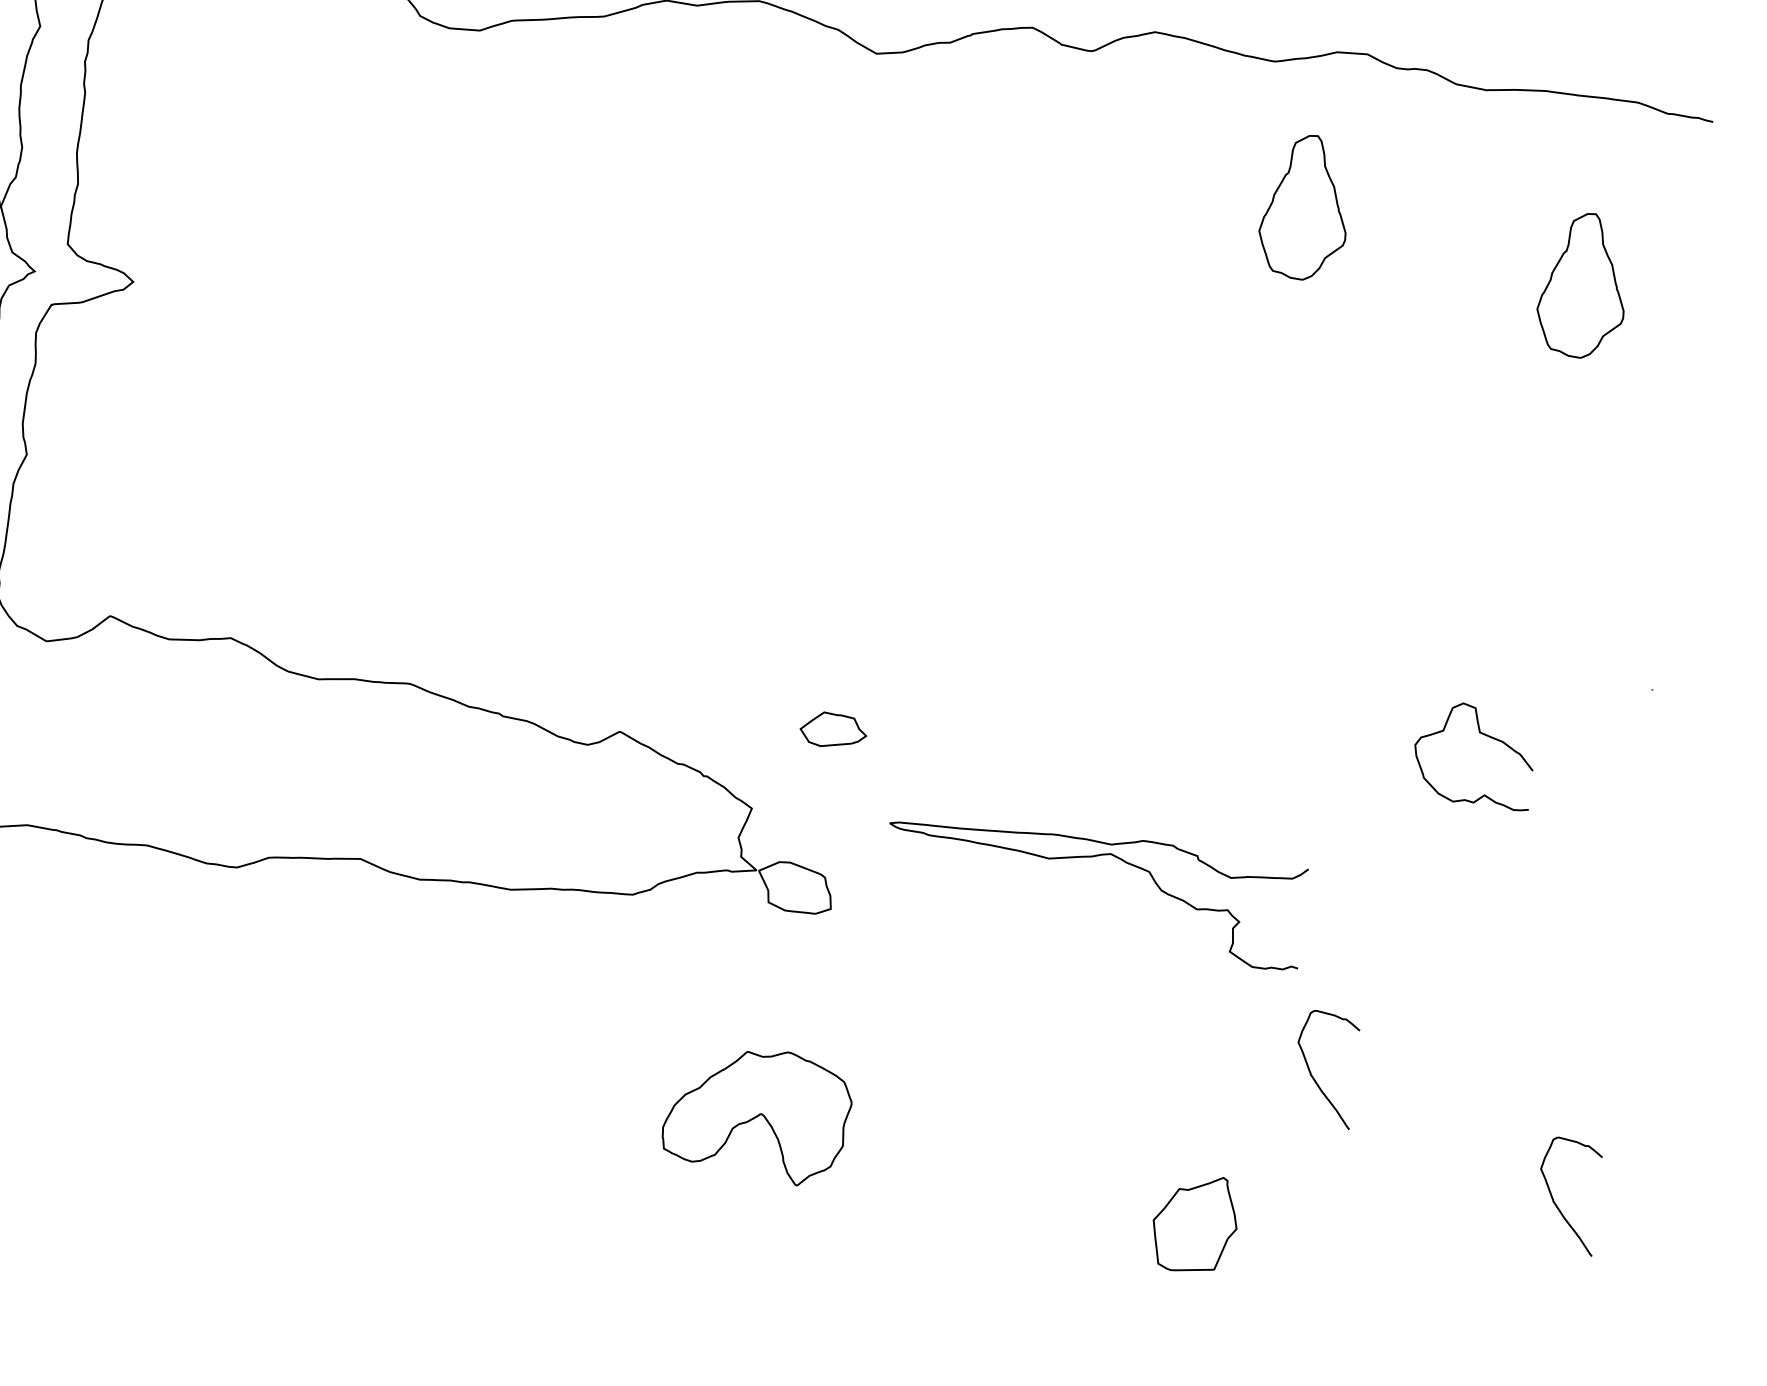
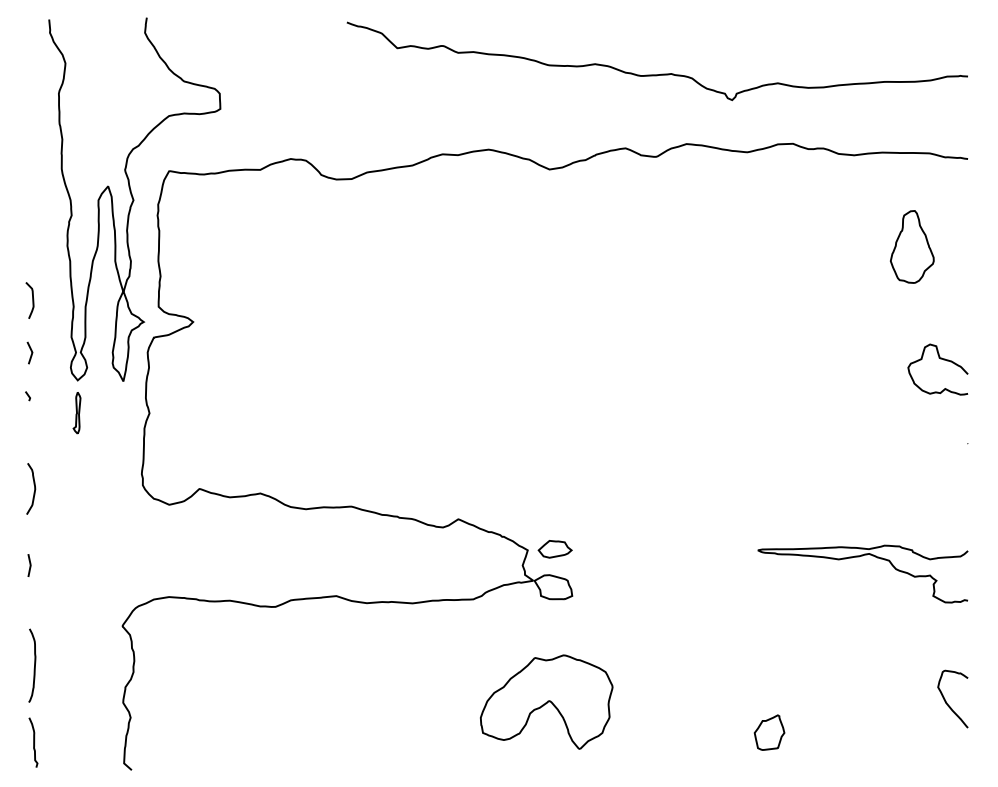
part: (1303, 206) -> (769, 222), removed
part: (832, 730) -> (554, 549), moved
curve: (1481, 735) -> (940, 359), moved
curve: (1090, 859) -> (859, 557), moved
curve: (1313, 1074) -> (820, 652), removed
part: (756, 1113) -> (546, 701), size x1.43
part: (1195, 1223) -> (769, 732), size x0.71

